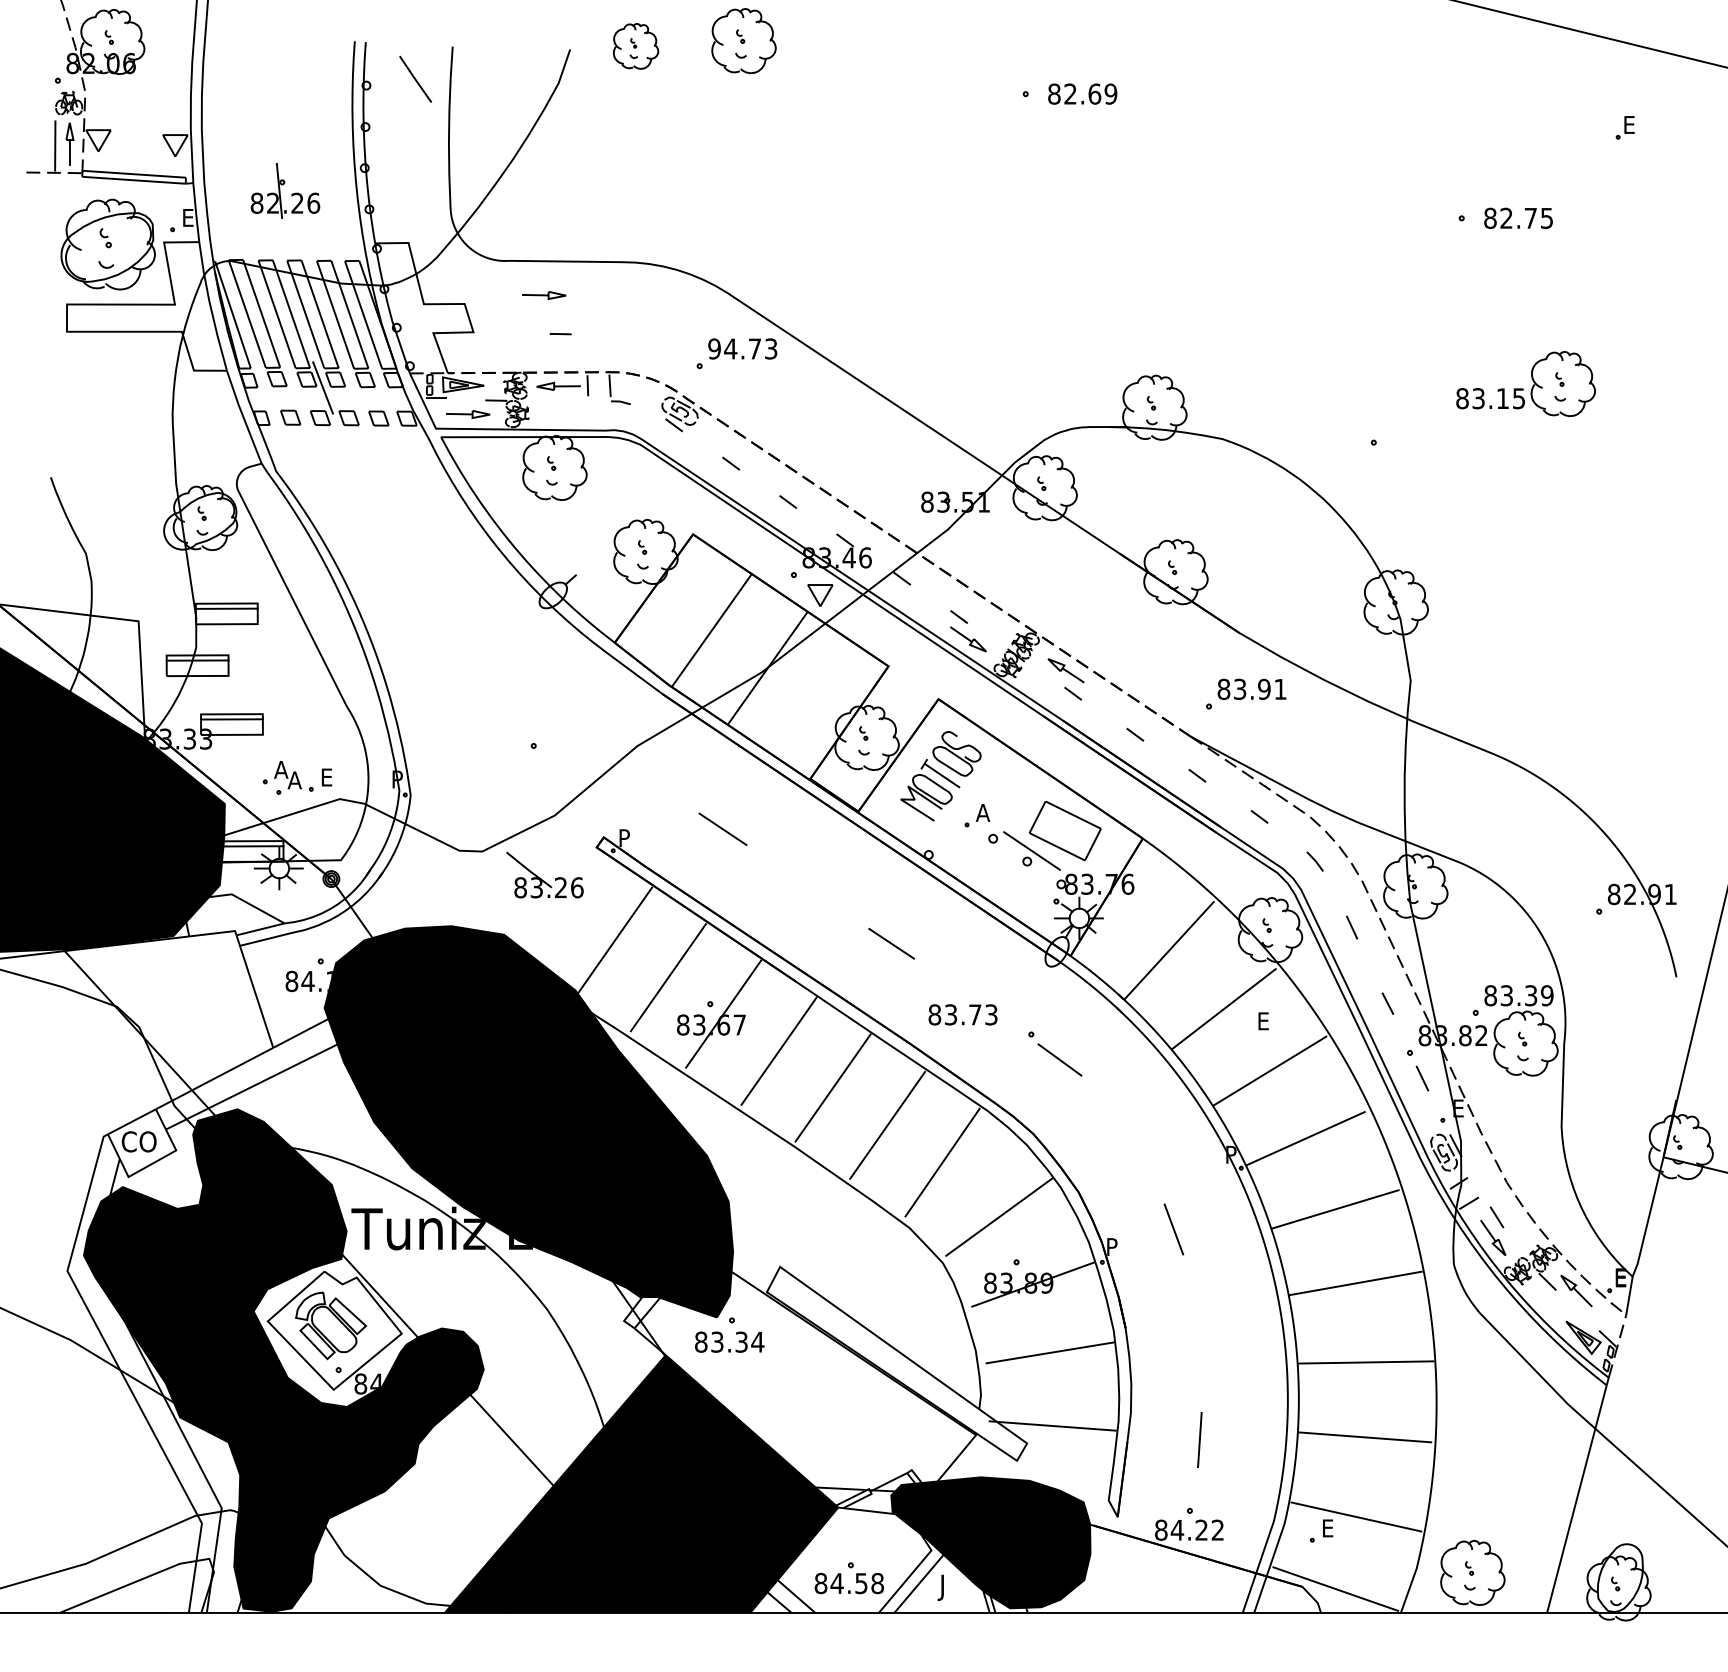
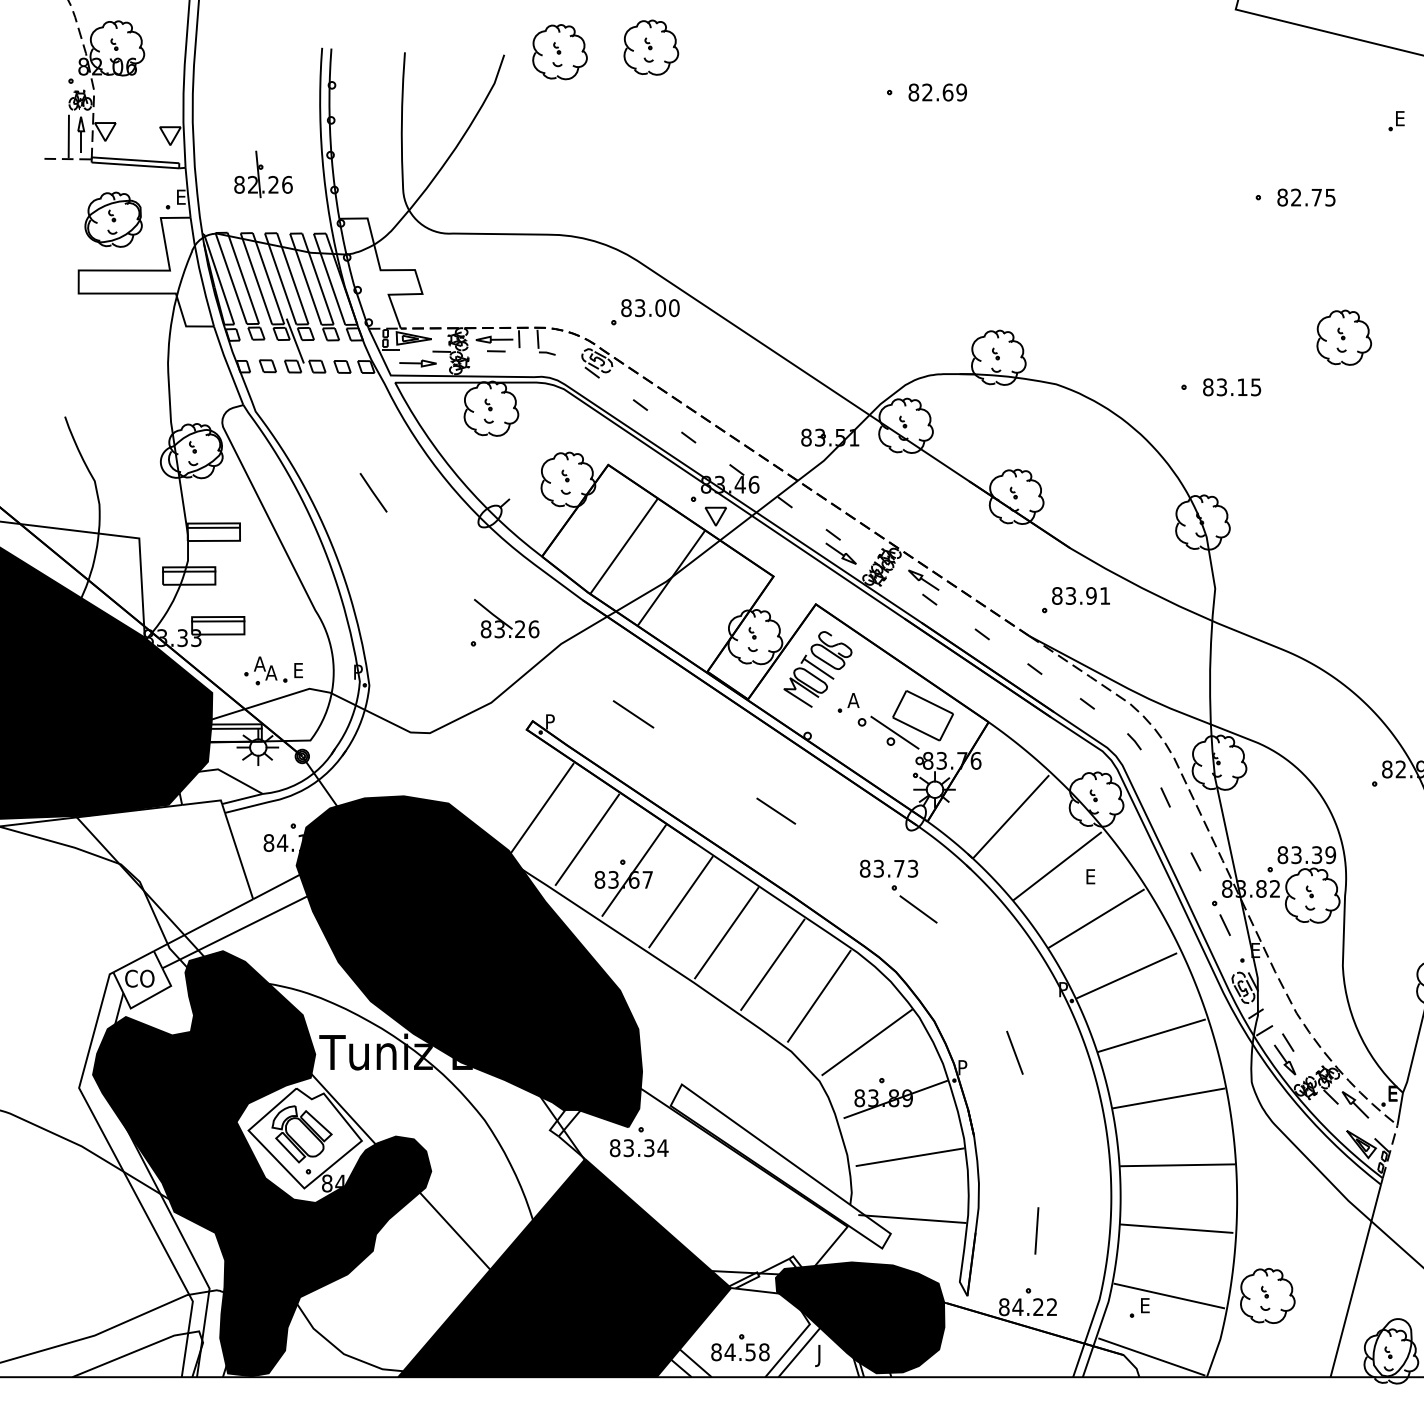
part: (635, 46) -> (559, 52), size x1.43
line: (415, 79) -> (373, 492), moved
part: (108, 244) -> (113, 219), size x0.71
part: (544, 295) -> (482, 262), removed
line: (560, 334) -> (496, 351), moved
text: (742, 348) -> (650, 307), 94.73 -> 83.00
text: (1490, 398) -> (1231, 387), moved
part: (544, 874) -> (506, 618), moved
text: (962, 1014) -> (888, 868), moved
part: (1472, 1572) -> (1267, 1295), moved

